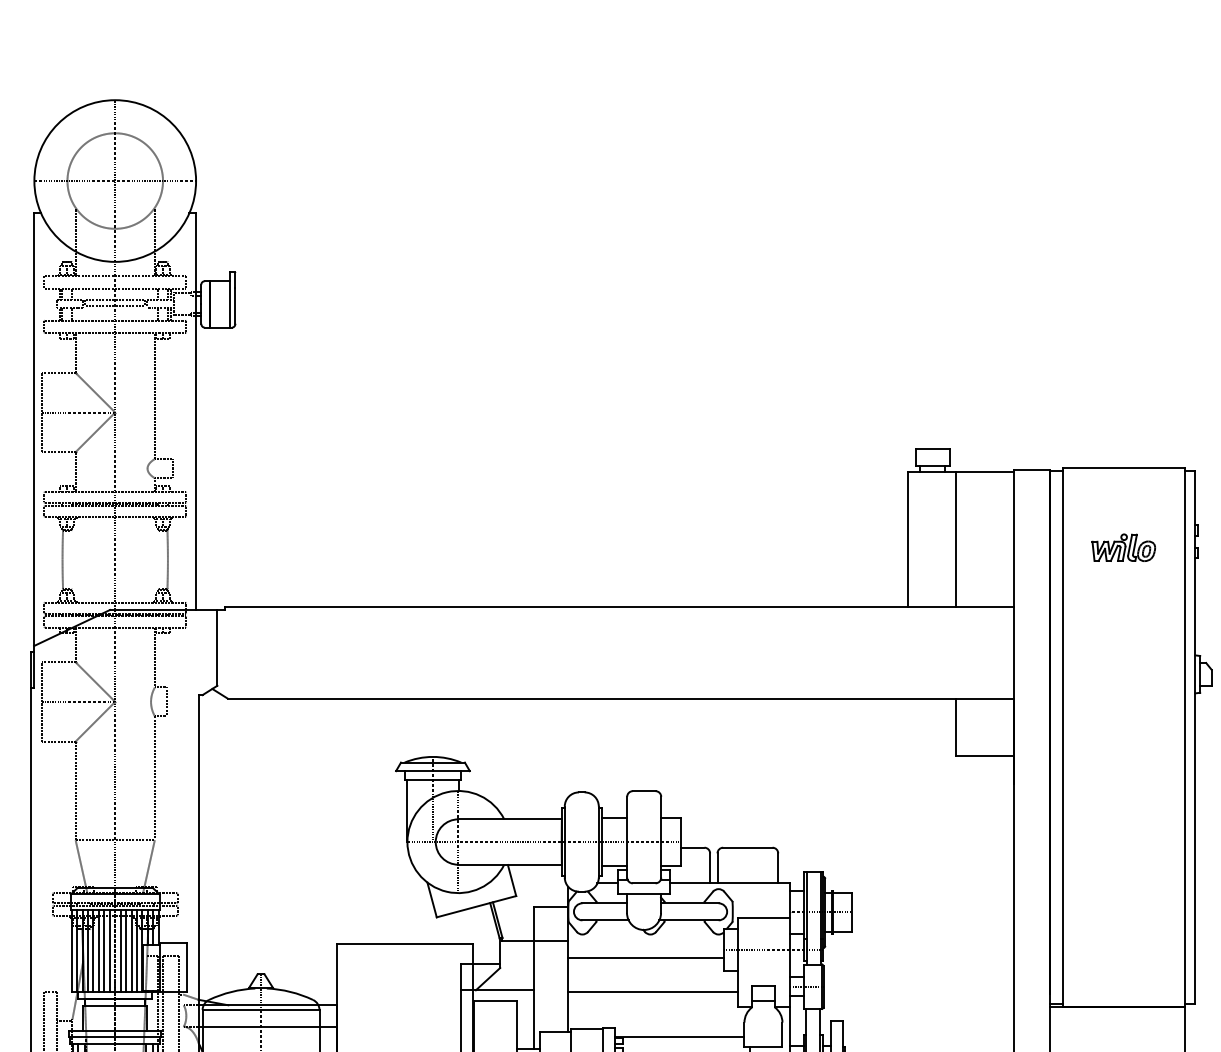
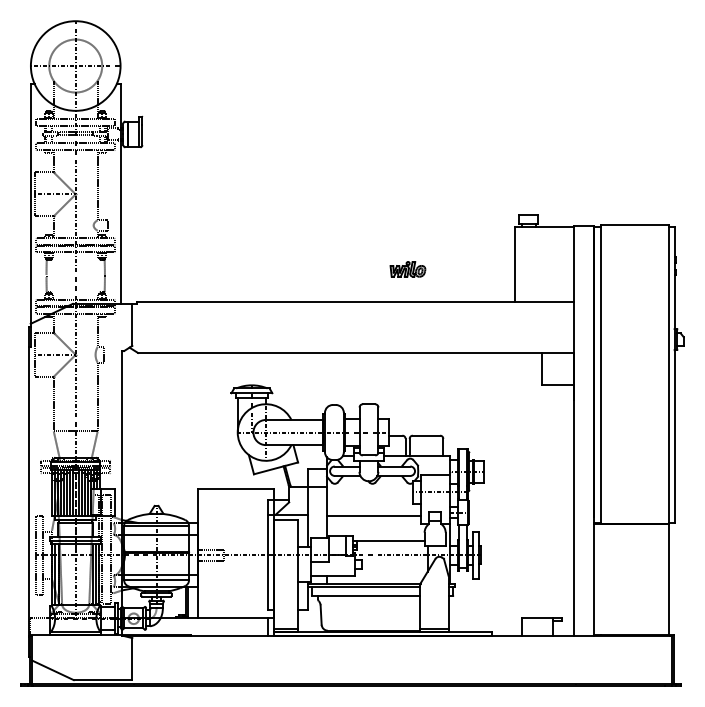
line: (955, 538) -> (541, 264), removed
part: (1122, 548) -> (407, 269), moved
line: (645, 959) -> (369, 497), removed

